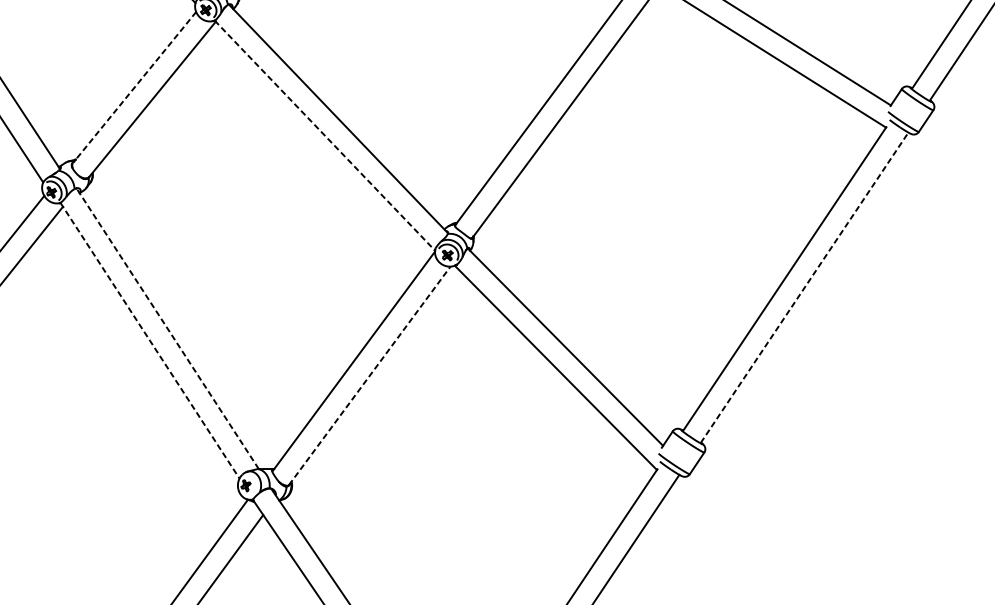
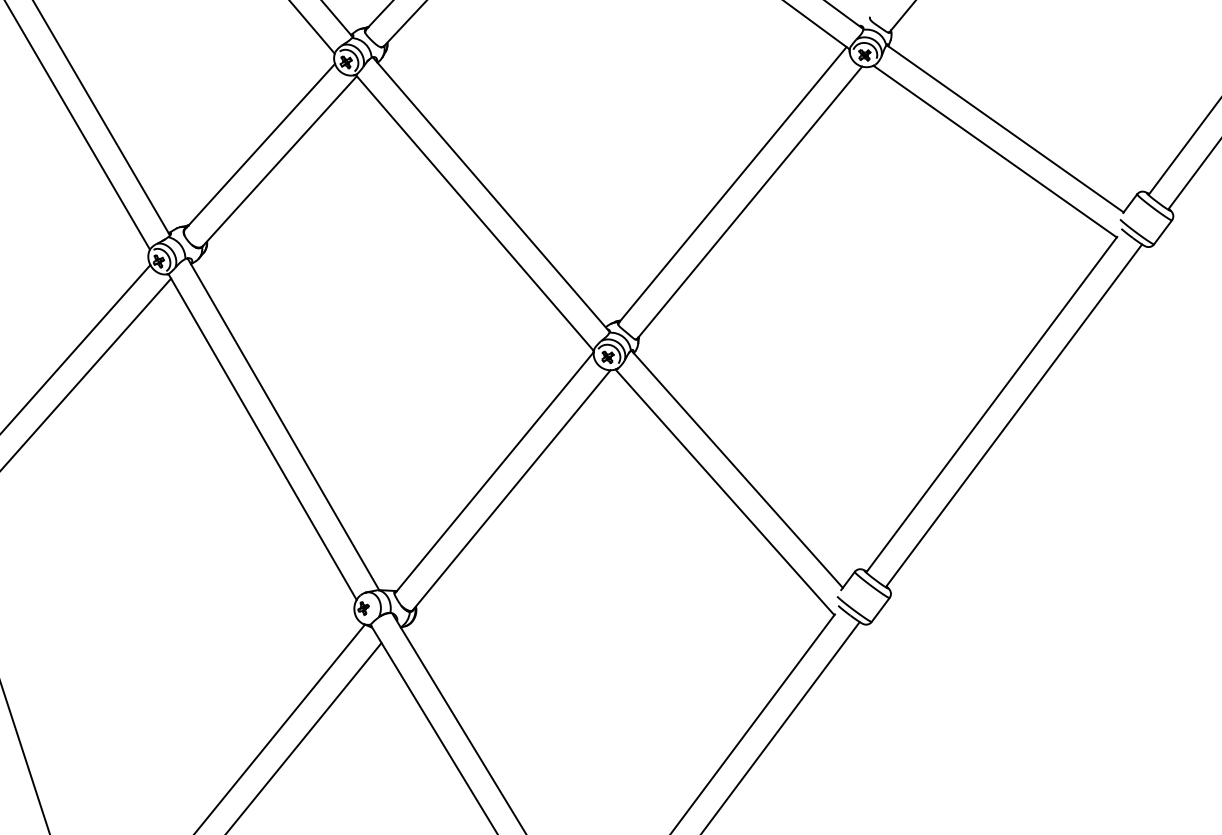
line: (134, 87) -> (259, 146), dashed -> solid
line: (324, 136) -> (474, 213), dashed -> solid
line: (804, 287) -> (1014, 415), dashed -> solid
line: (167, 328) -> (283, 424), dashed -> solid
line: (149, 341) -> (262, 437), dashed -> solid
line: (369, 376) -> (511, 490), dashed -> solid

